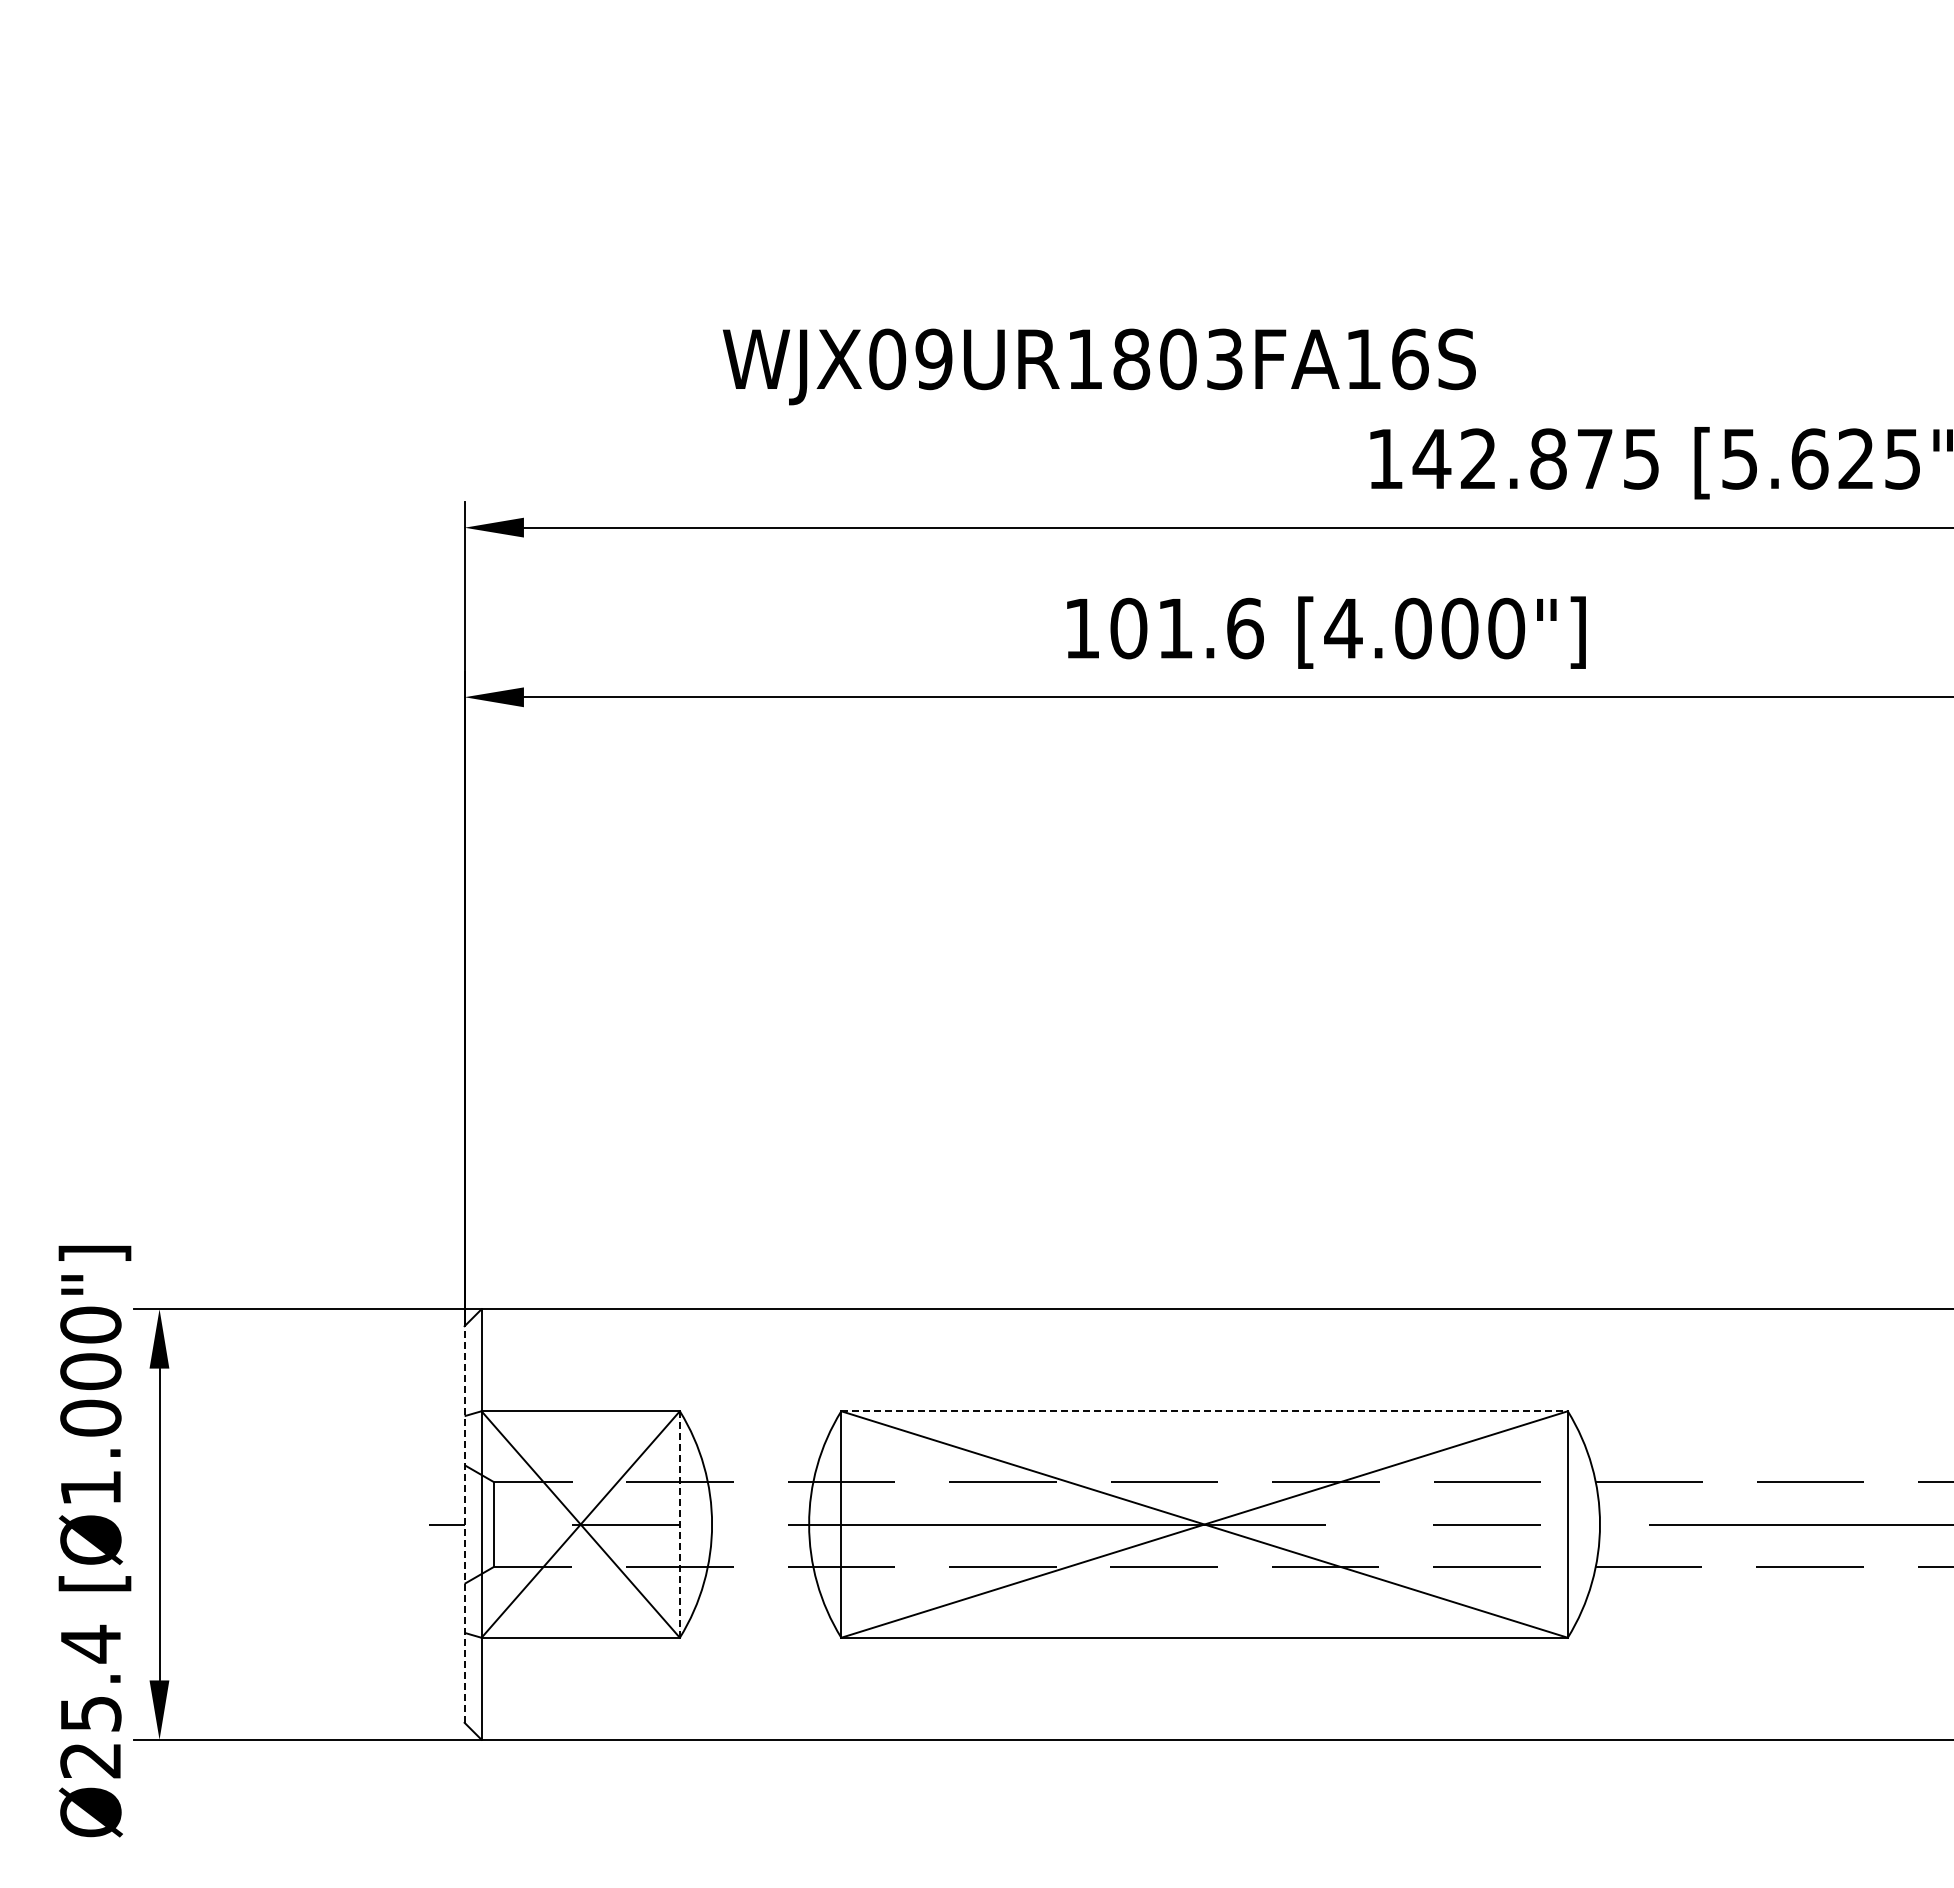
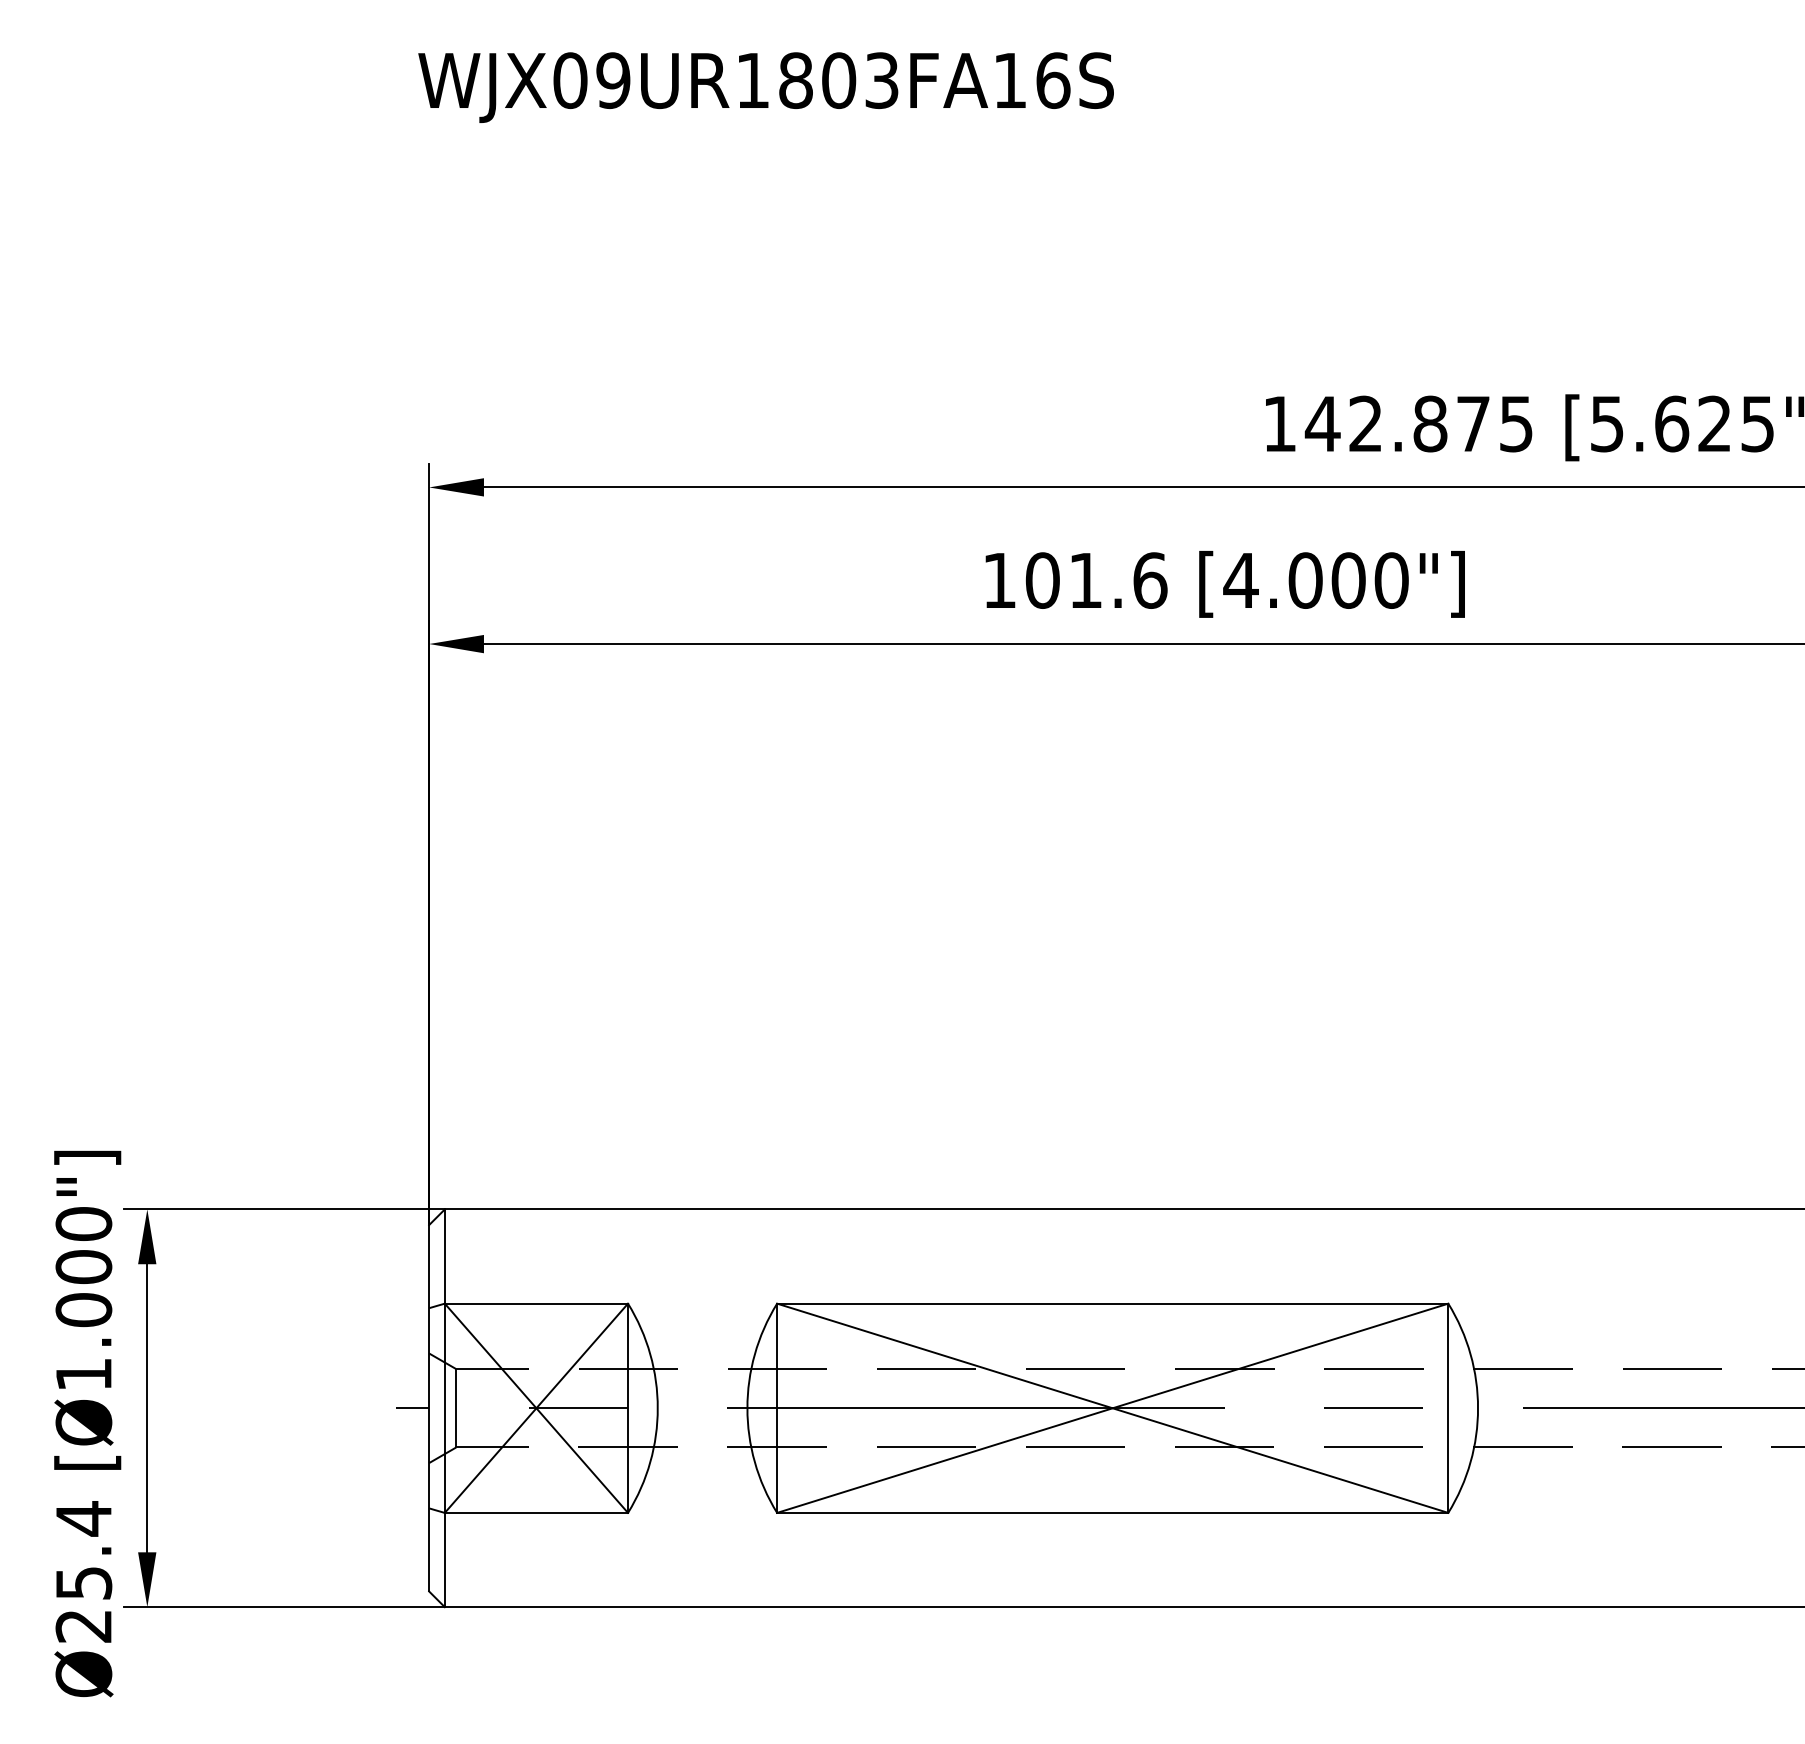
text: (1099, 366) -> (766, 87), moved
line: (1205, 1411) -> (1113, 1303), dashed -> solid
line: (464, 1524) -> (429, 1408), dashed -> solid
line: (679, 1524) -> (627, 1408), dashed -> solid

